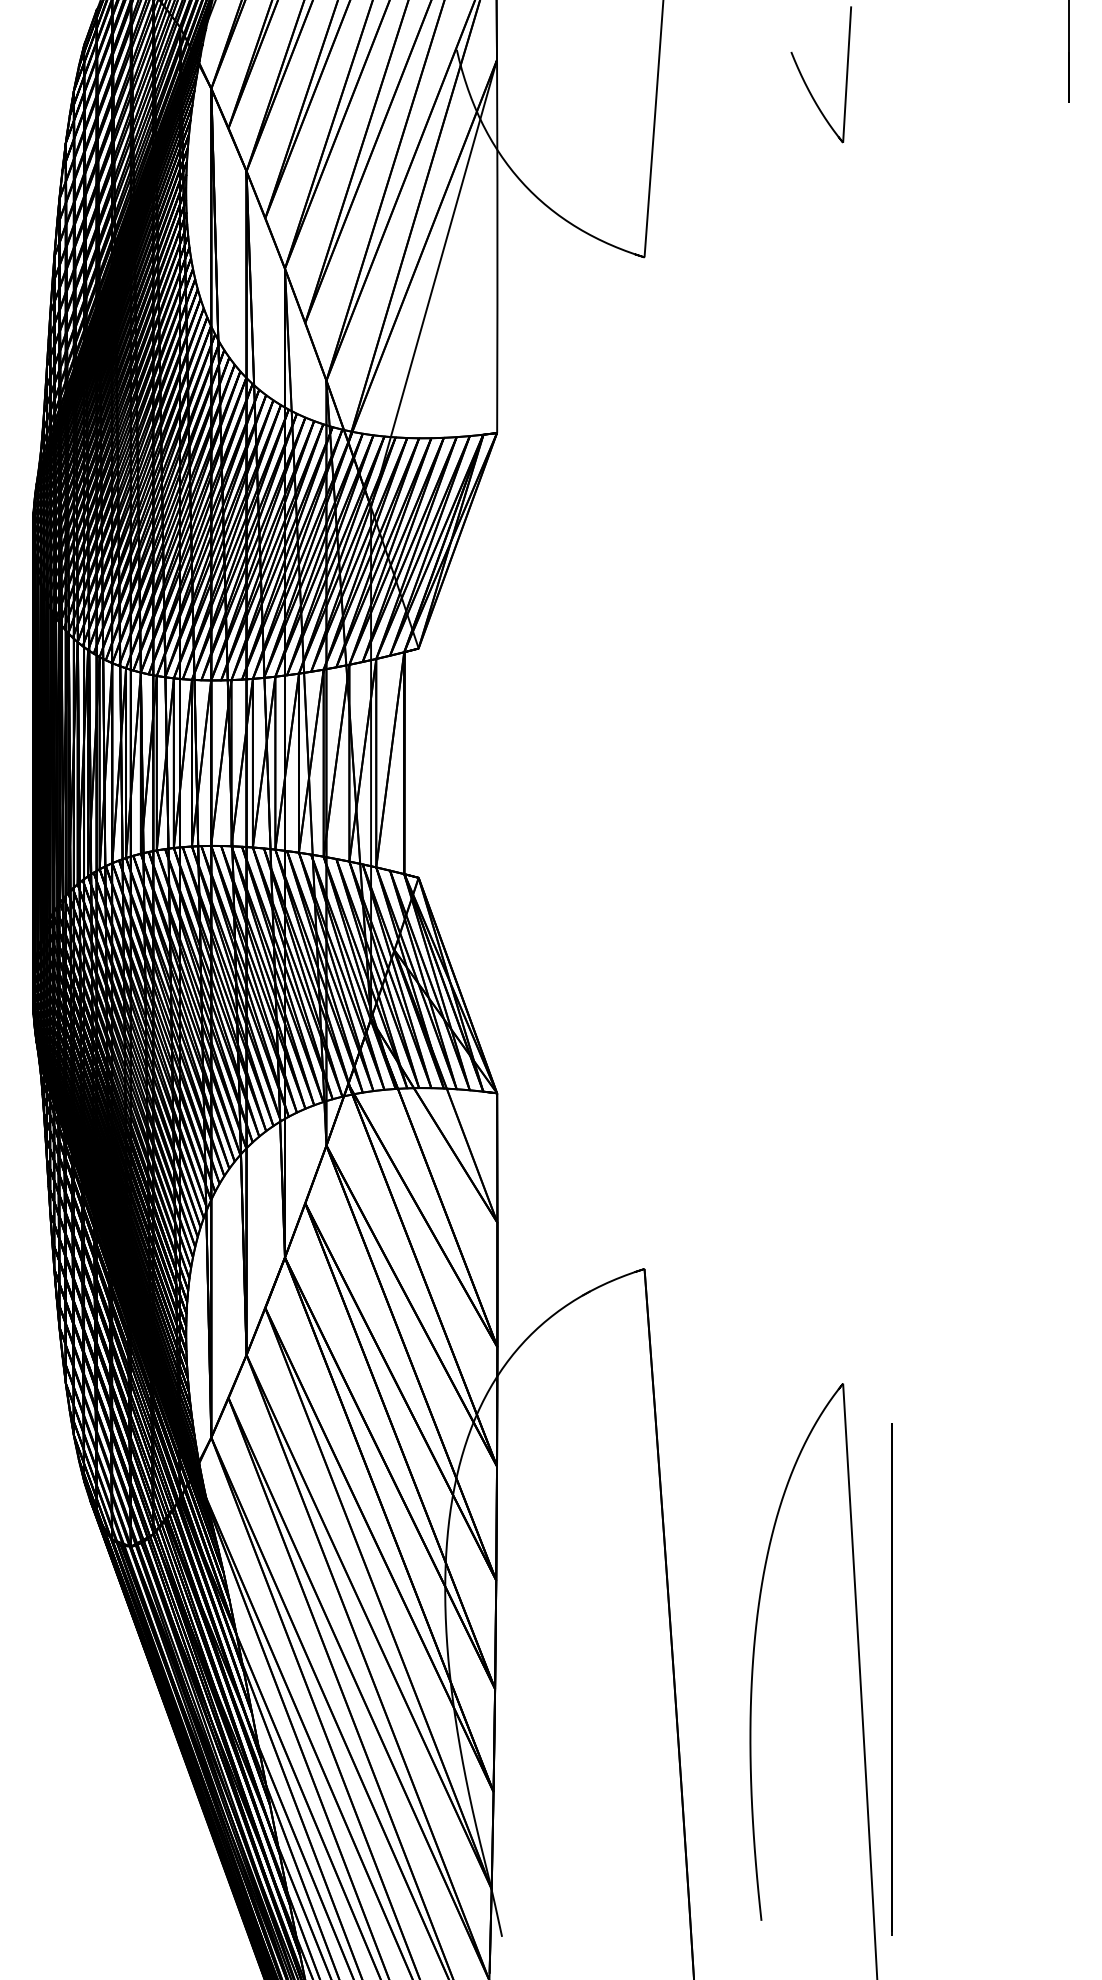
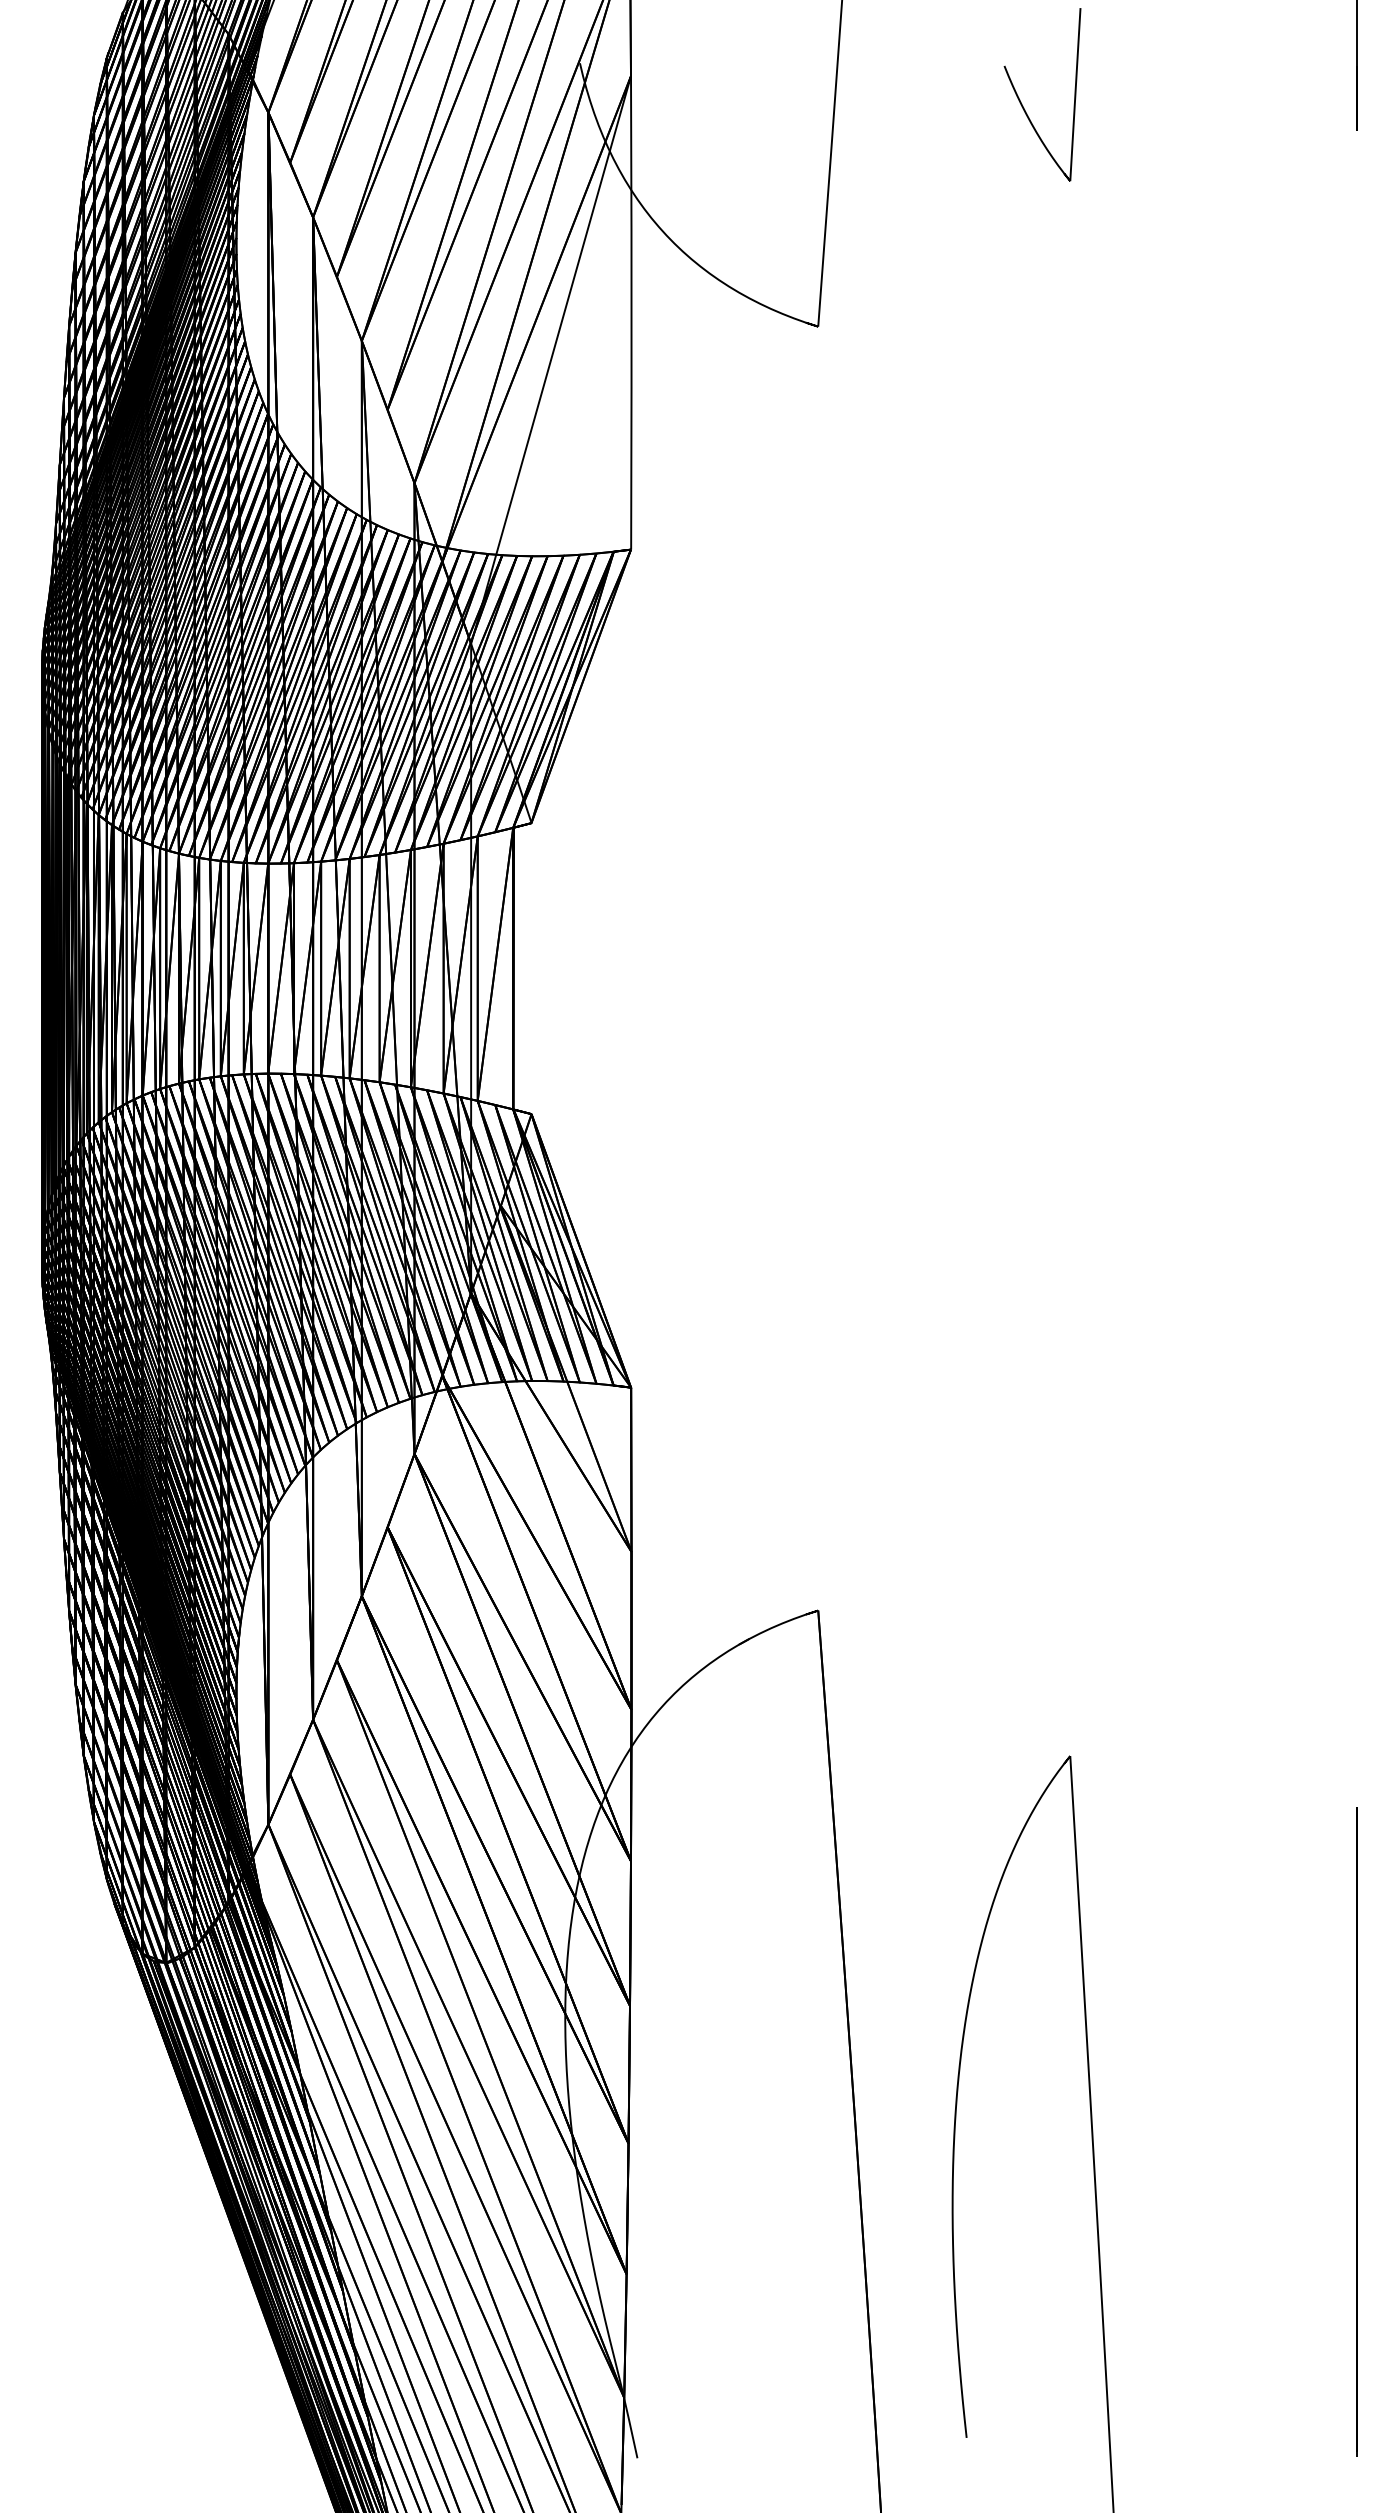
line: (892, 1679) -> (1356, 2131), moved

